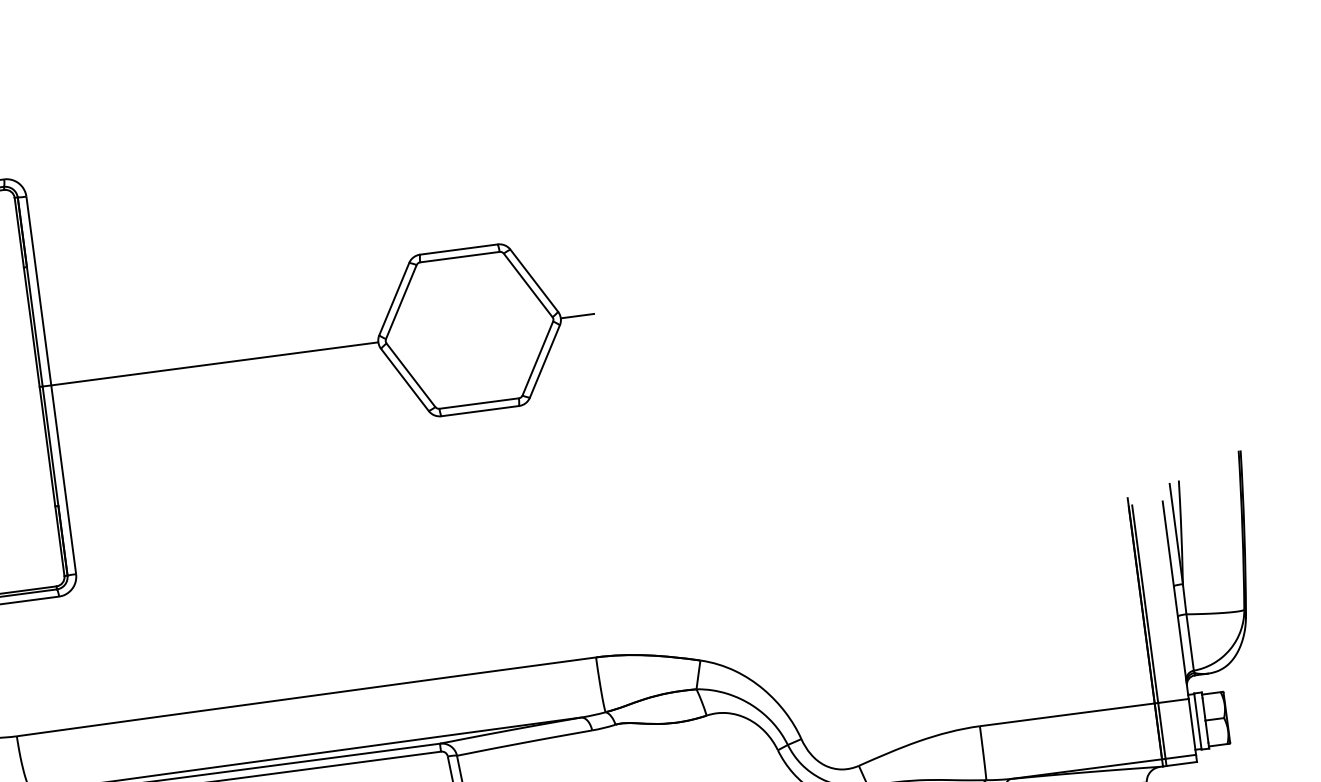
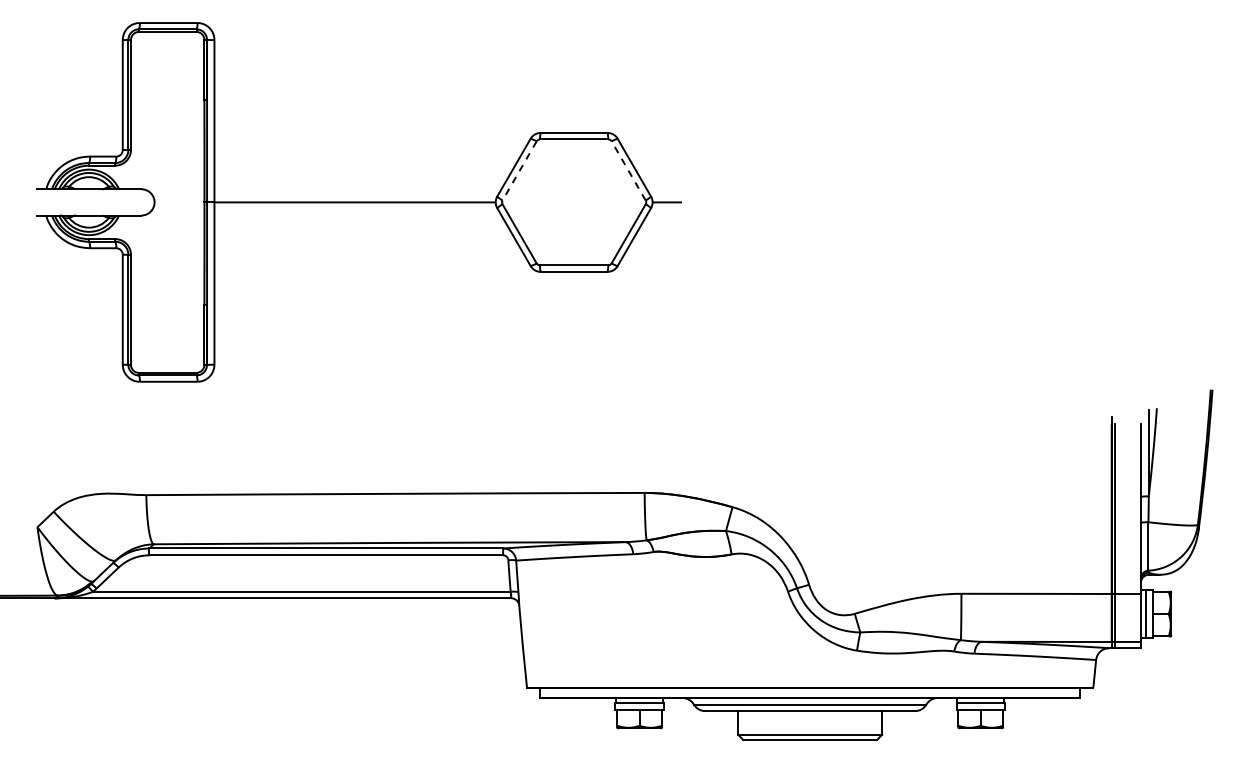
line: (527, 284) -> (628, 170), solid -> dashed
line: (401, 302) -> (519, 171), solid -> dashed

